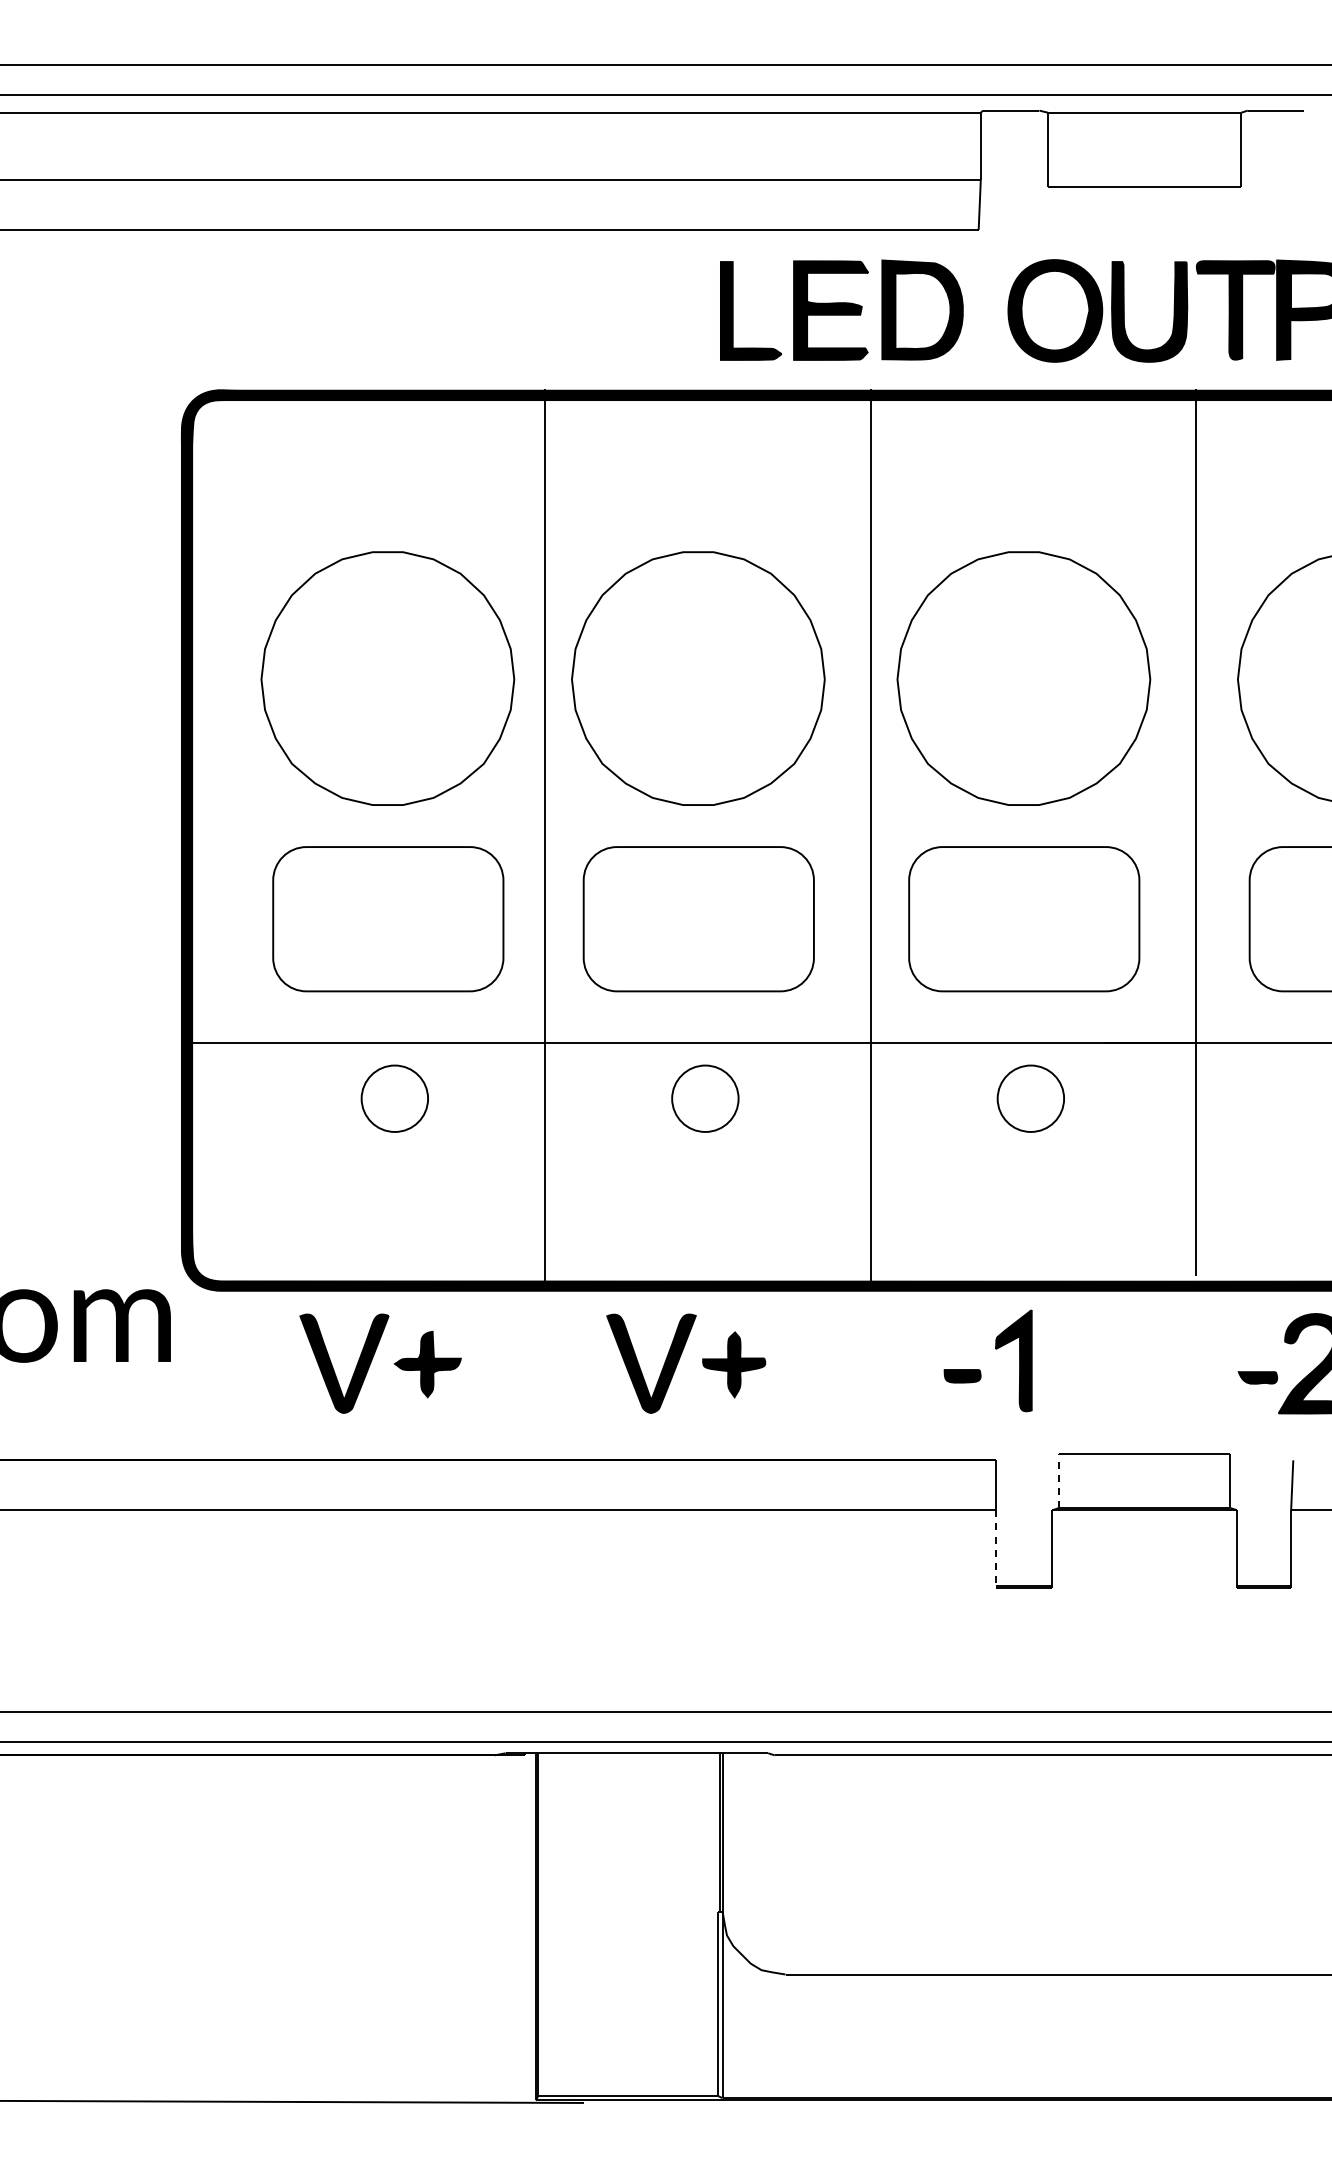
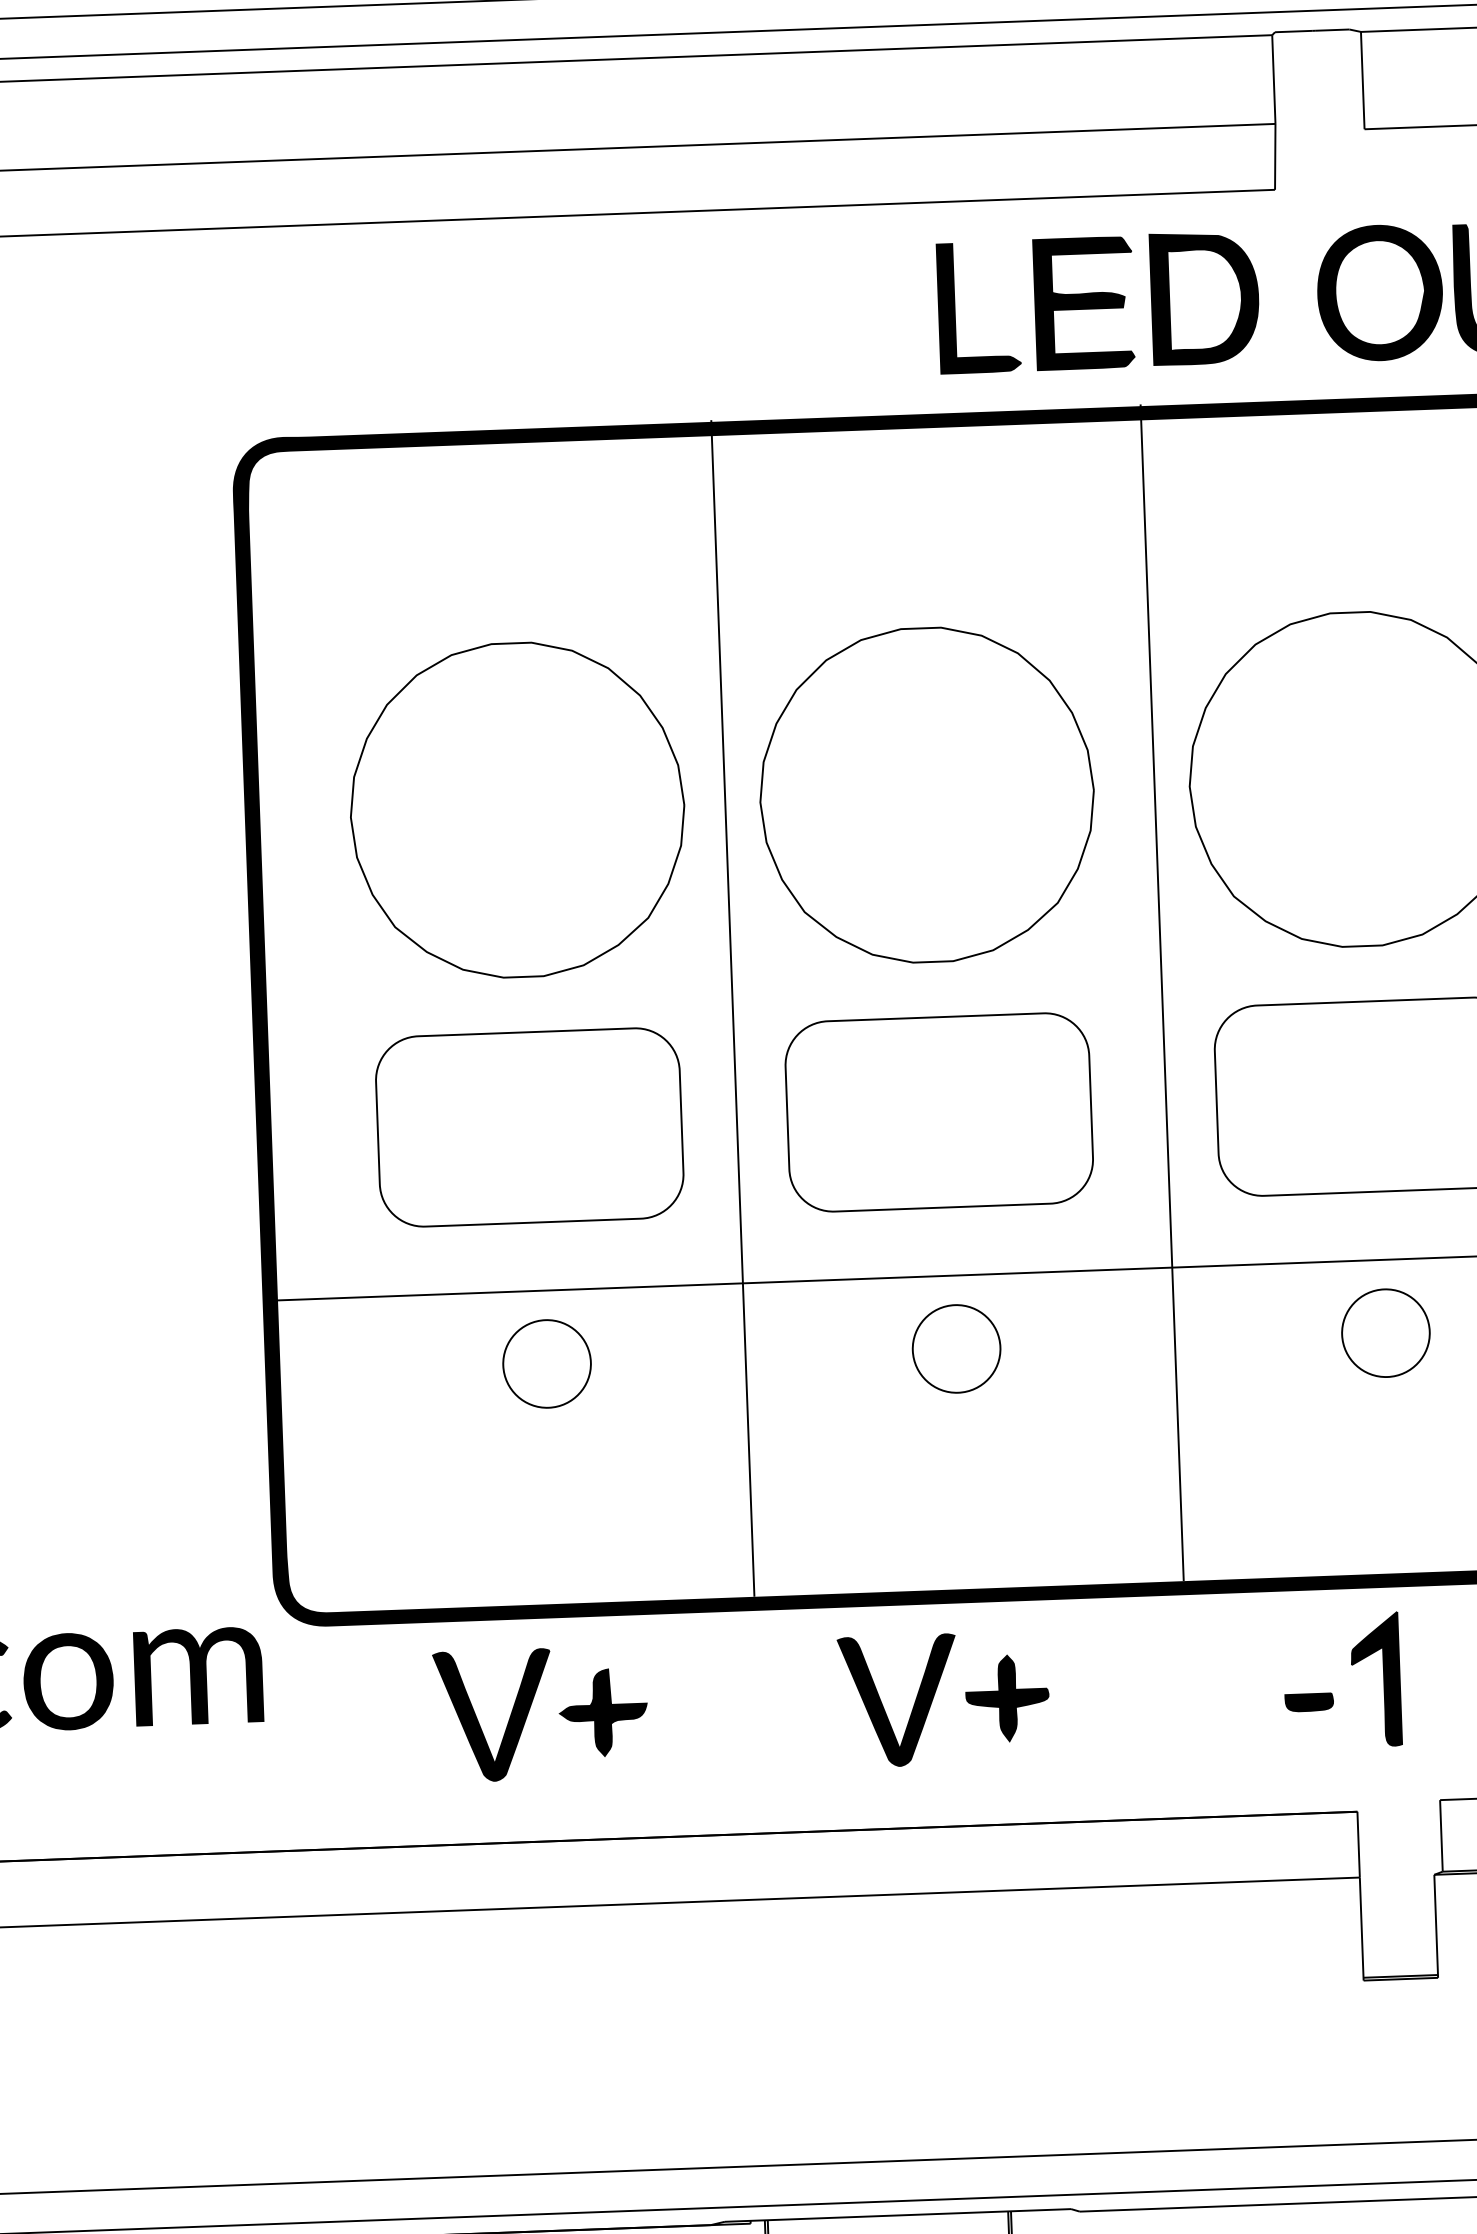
line: (1058, 1480) -> (1440, 1835), dashed -> solid
line: (996, 1549) -> (1362, 1929), dashed -> solid

